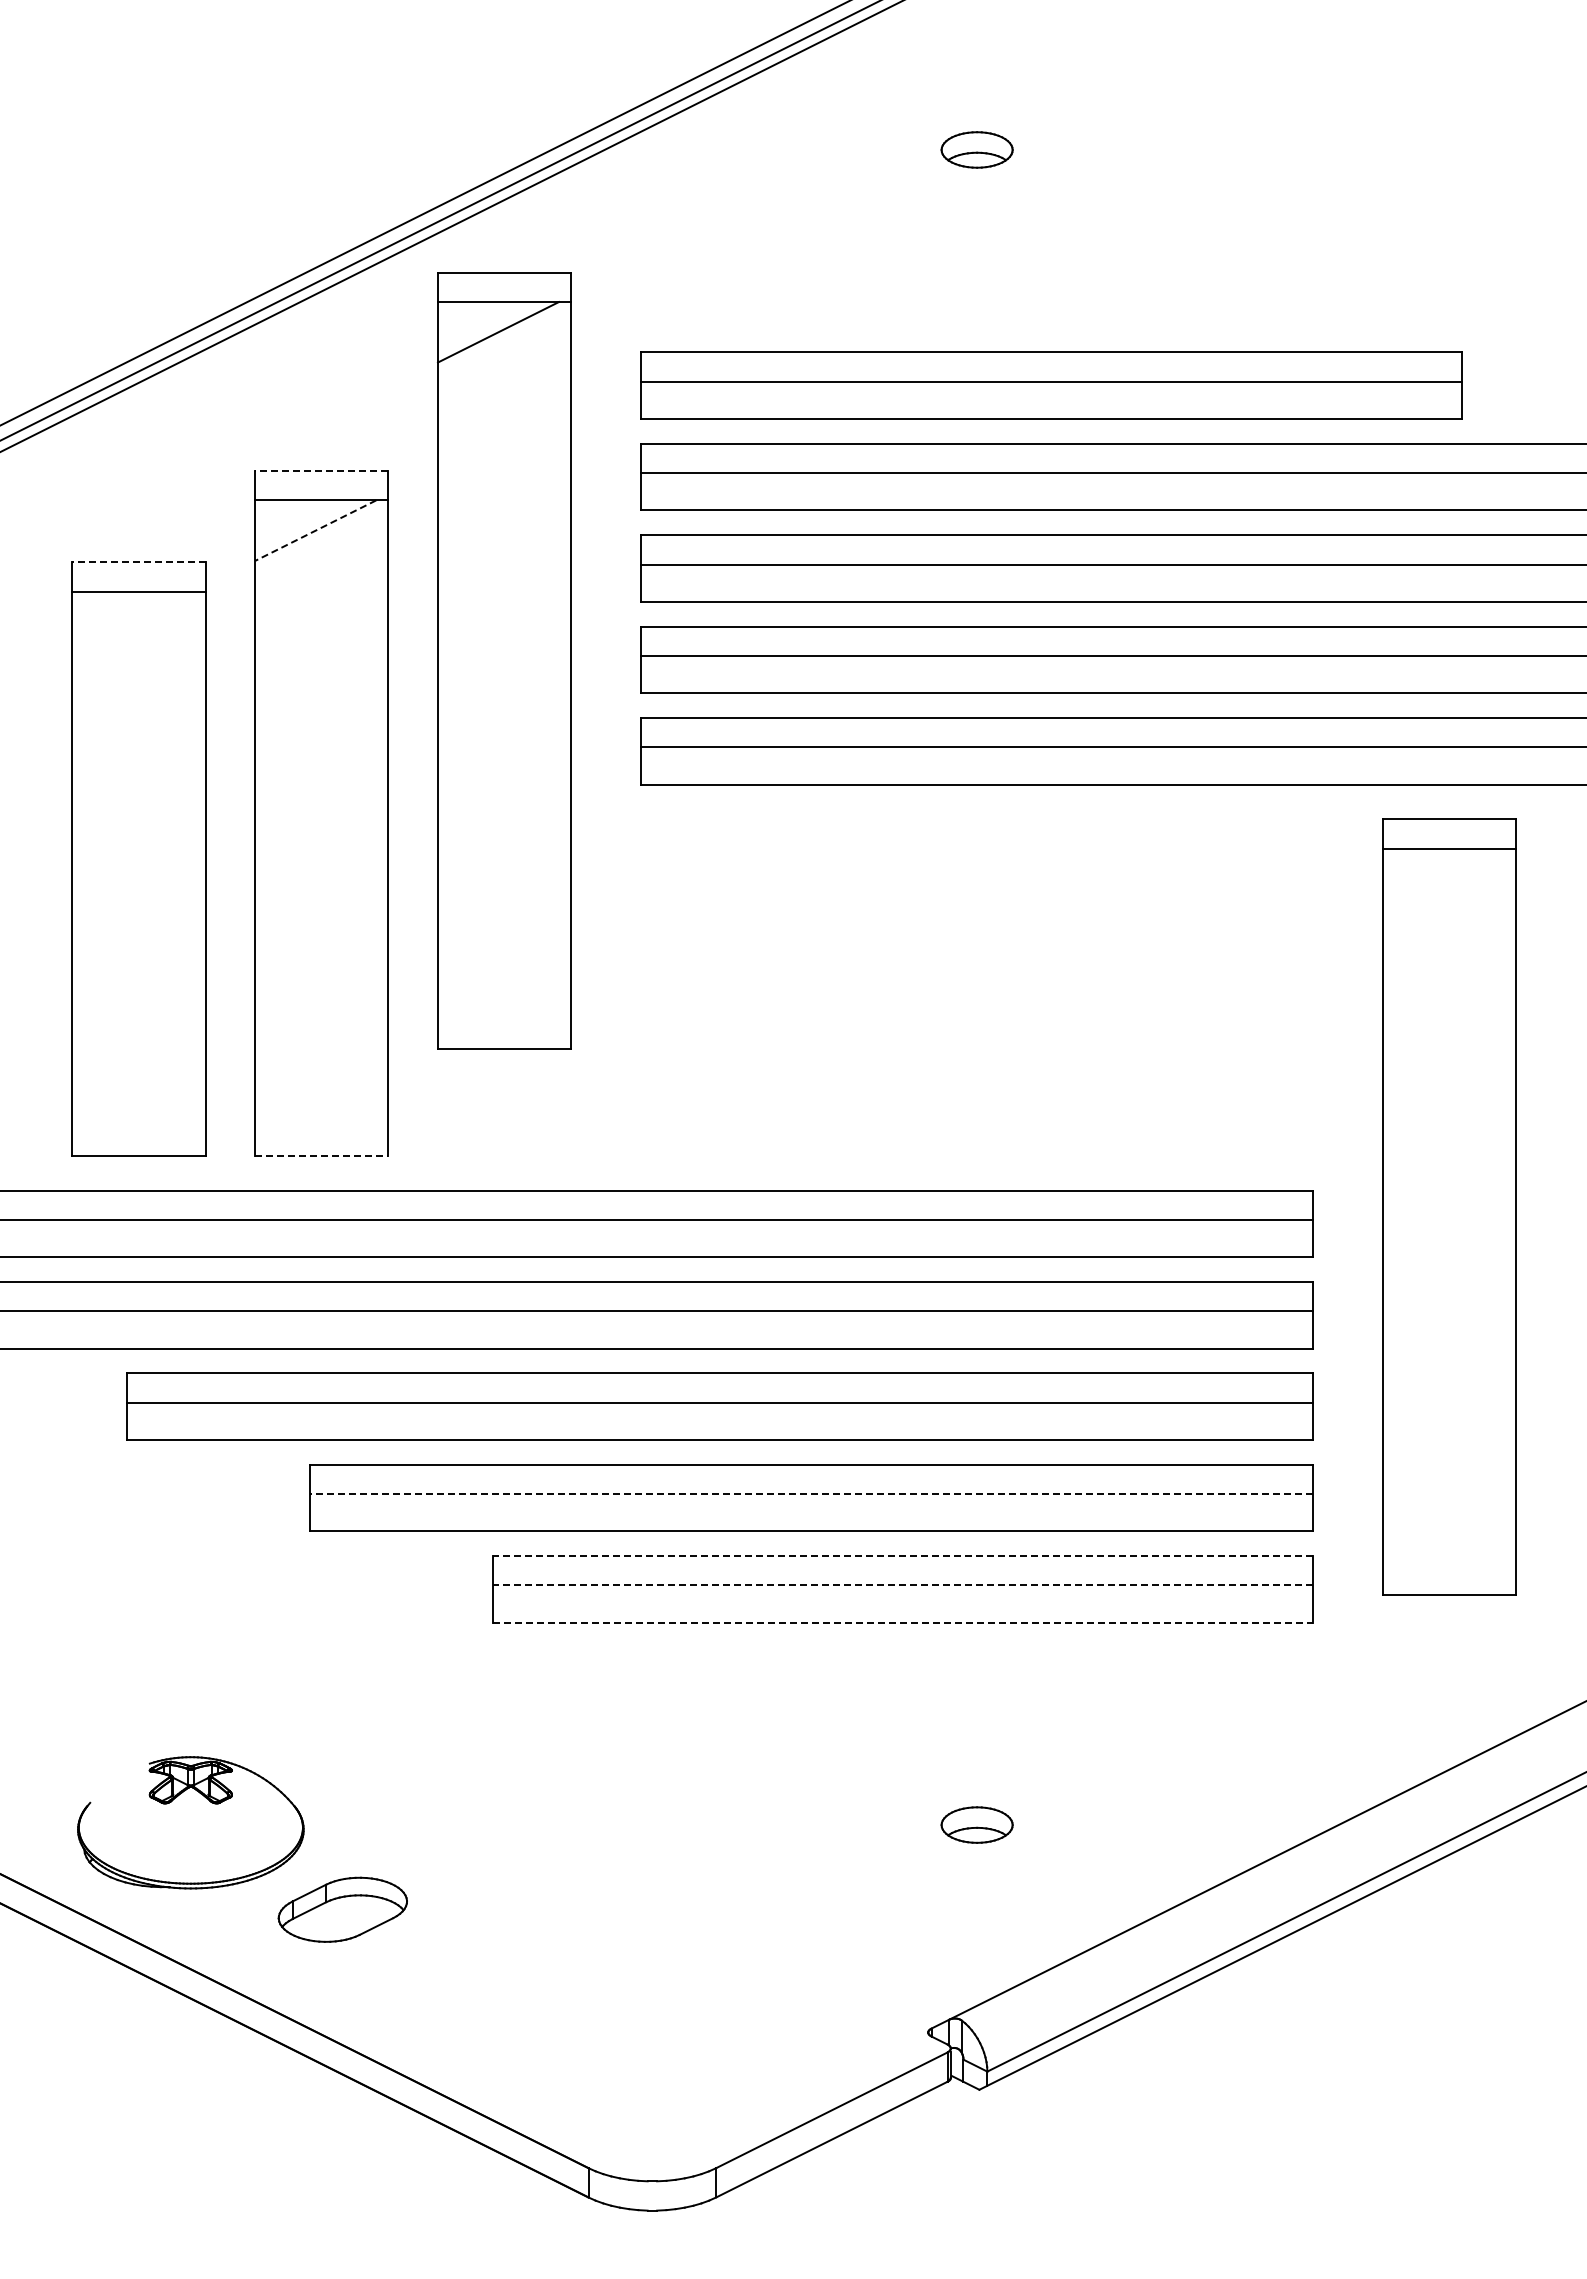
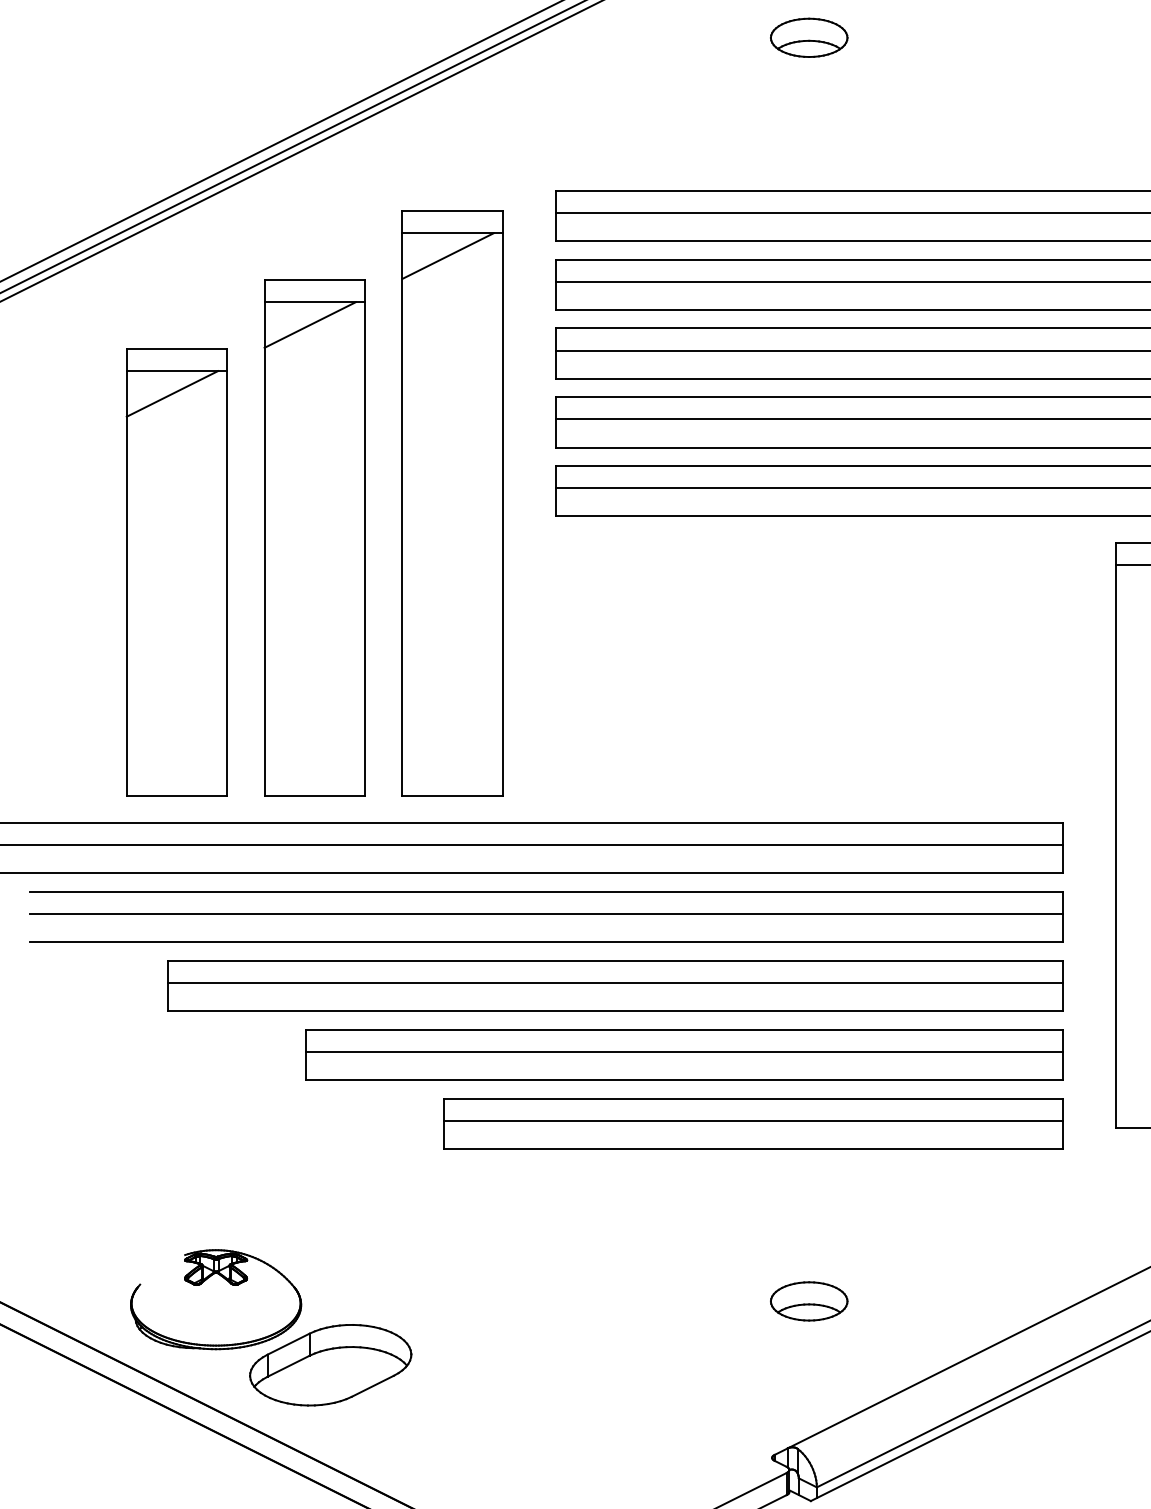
part: (976, 149) -> (808, 37), size x1.43
line: (321, 471) -> (314, 280), dashed -> solid
line: (315, 530) -> (310, 324), dashed -> solid
line: (139, 562) -> (177, 349), dashed -> solid
line: (132, 621) -> (172, 393), added
part: (504, 660) -> (452, 503), moved
line: (321, 1155) -> (314, 796), dashed -> solid
line: (811, 1494) -> (684, 1052), dashed -> solid
line: (902, 1556) -> (752, 1098), dashed -> solid
line: (902, 1585) -> (752, 1120), dashed -> solid
line: (903, 1622) -> (753, 1148), dashed -> solid
part: (976, 1824) -> (808, 1300), size x1.43
part: (342, 1909) -> (330, 1365), size x1.67

